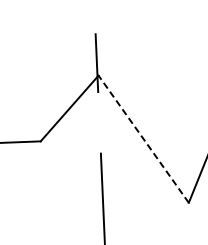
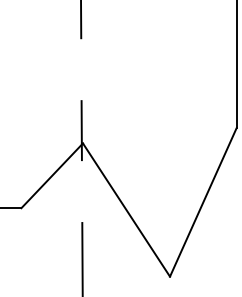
line: (143, 139) -> (126, 210), dashed -> solid

